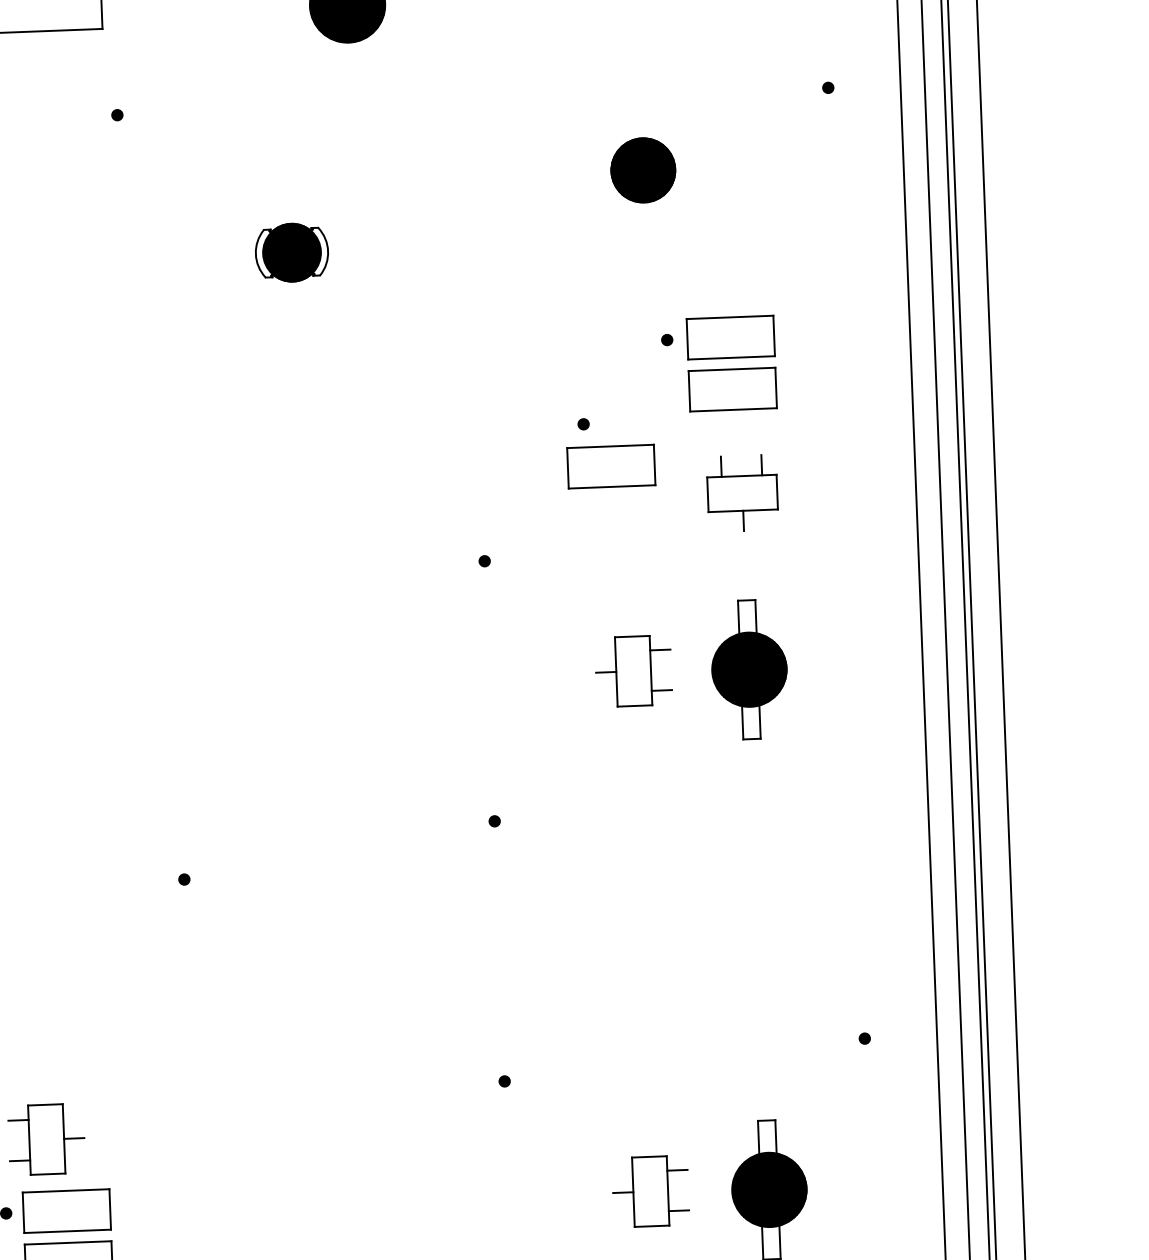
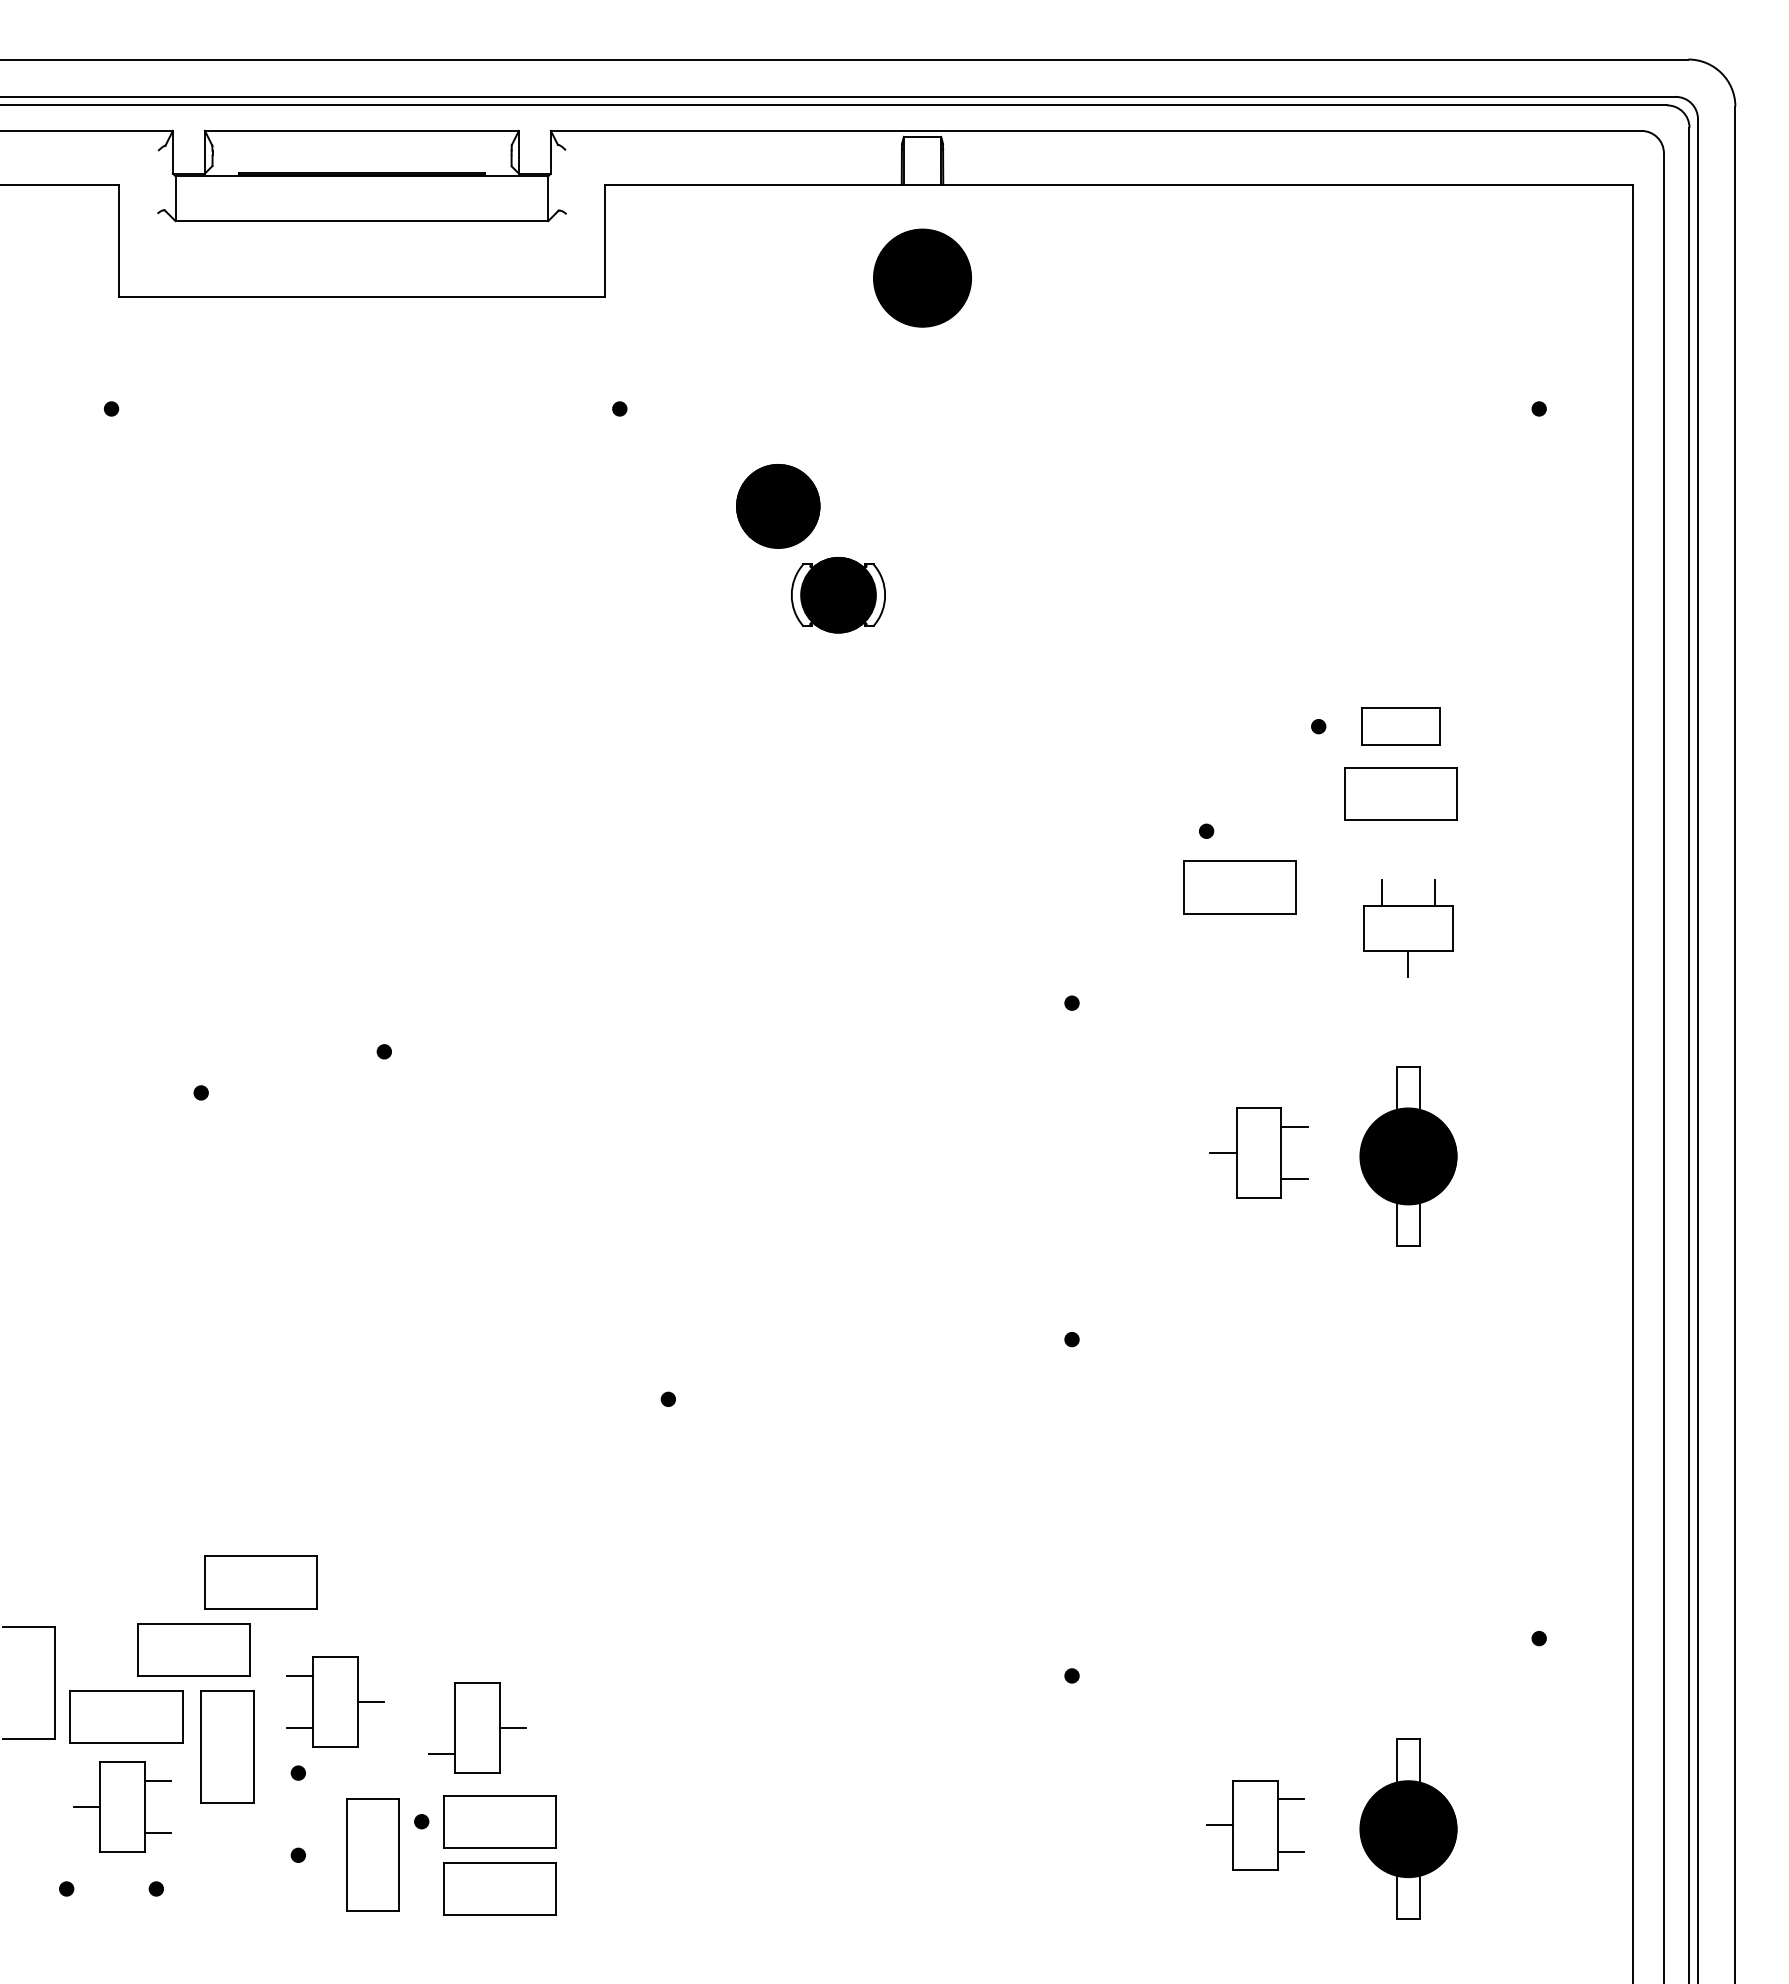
part: (643, 170) -> (778, 506), moved
part: (730, 337) -> (1400, 726), size x0.7
line: (18, 1120) -> (442, 1702), removed

